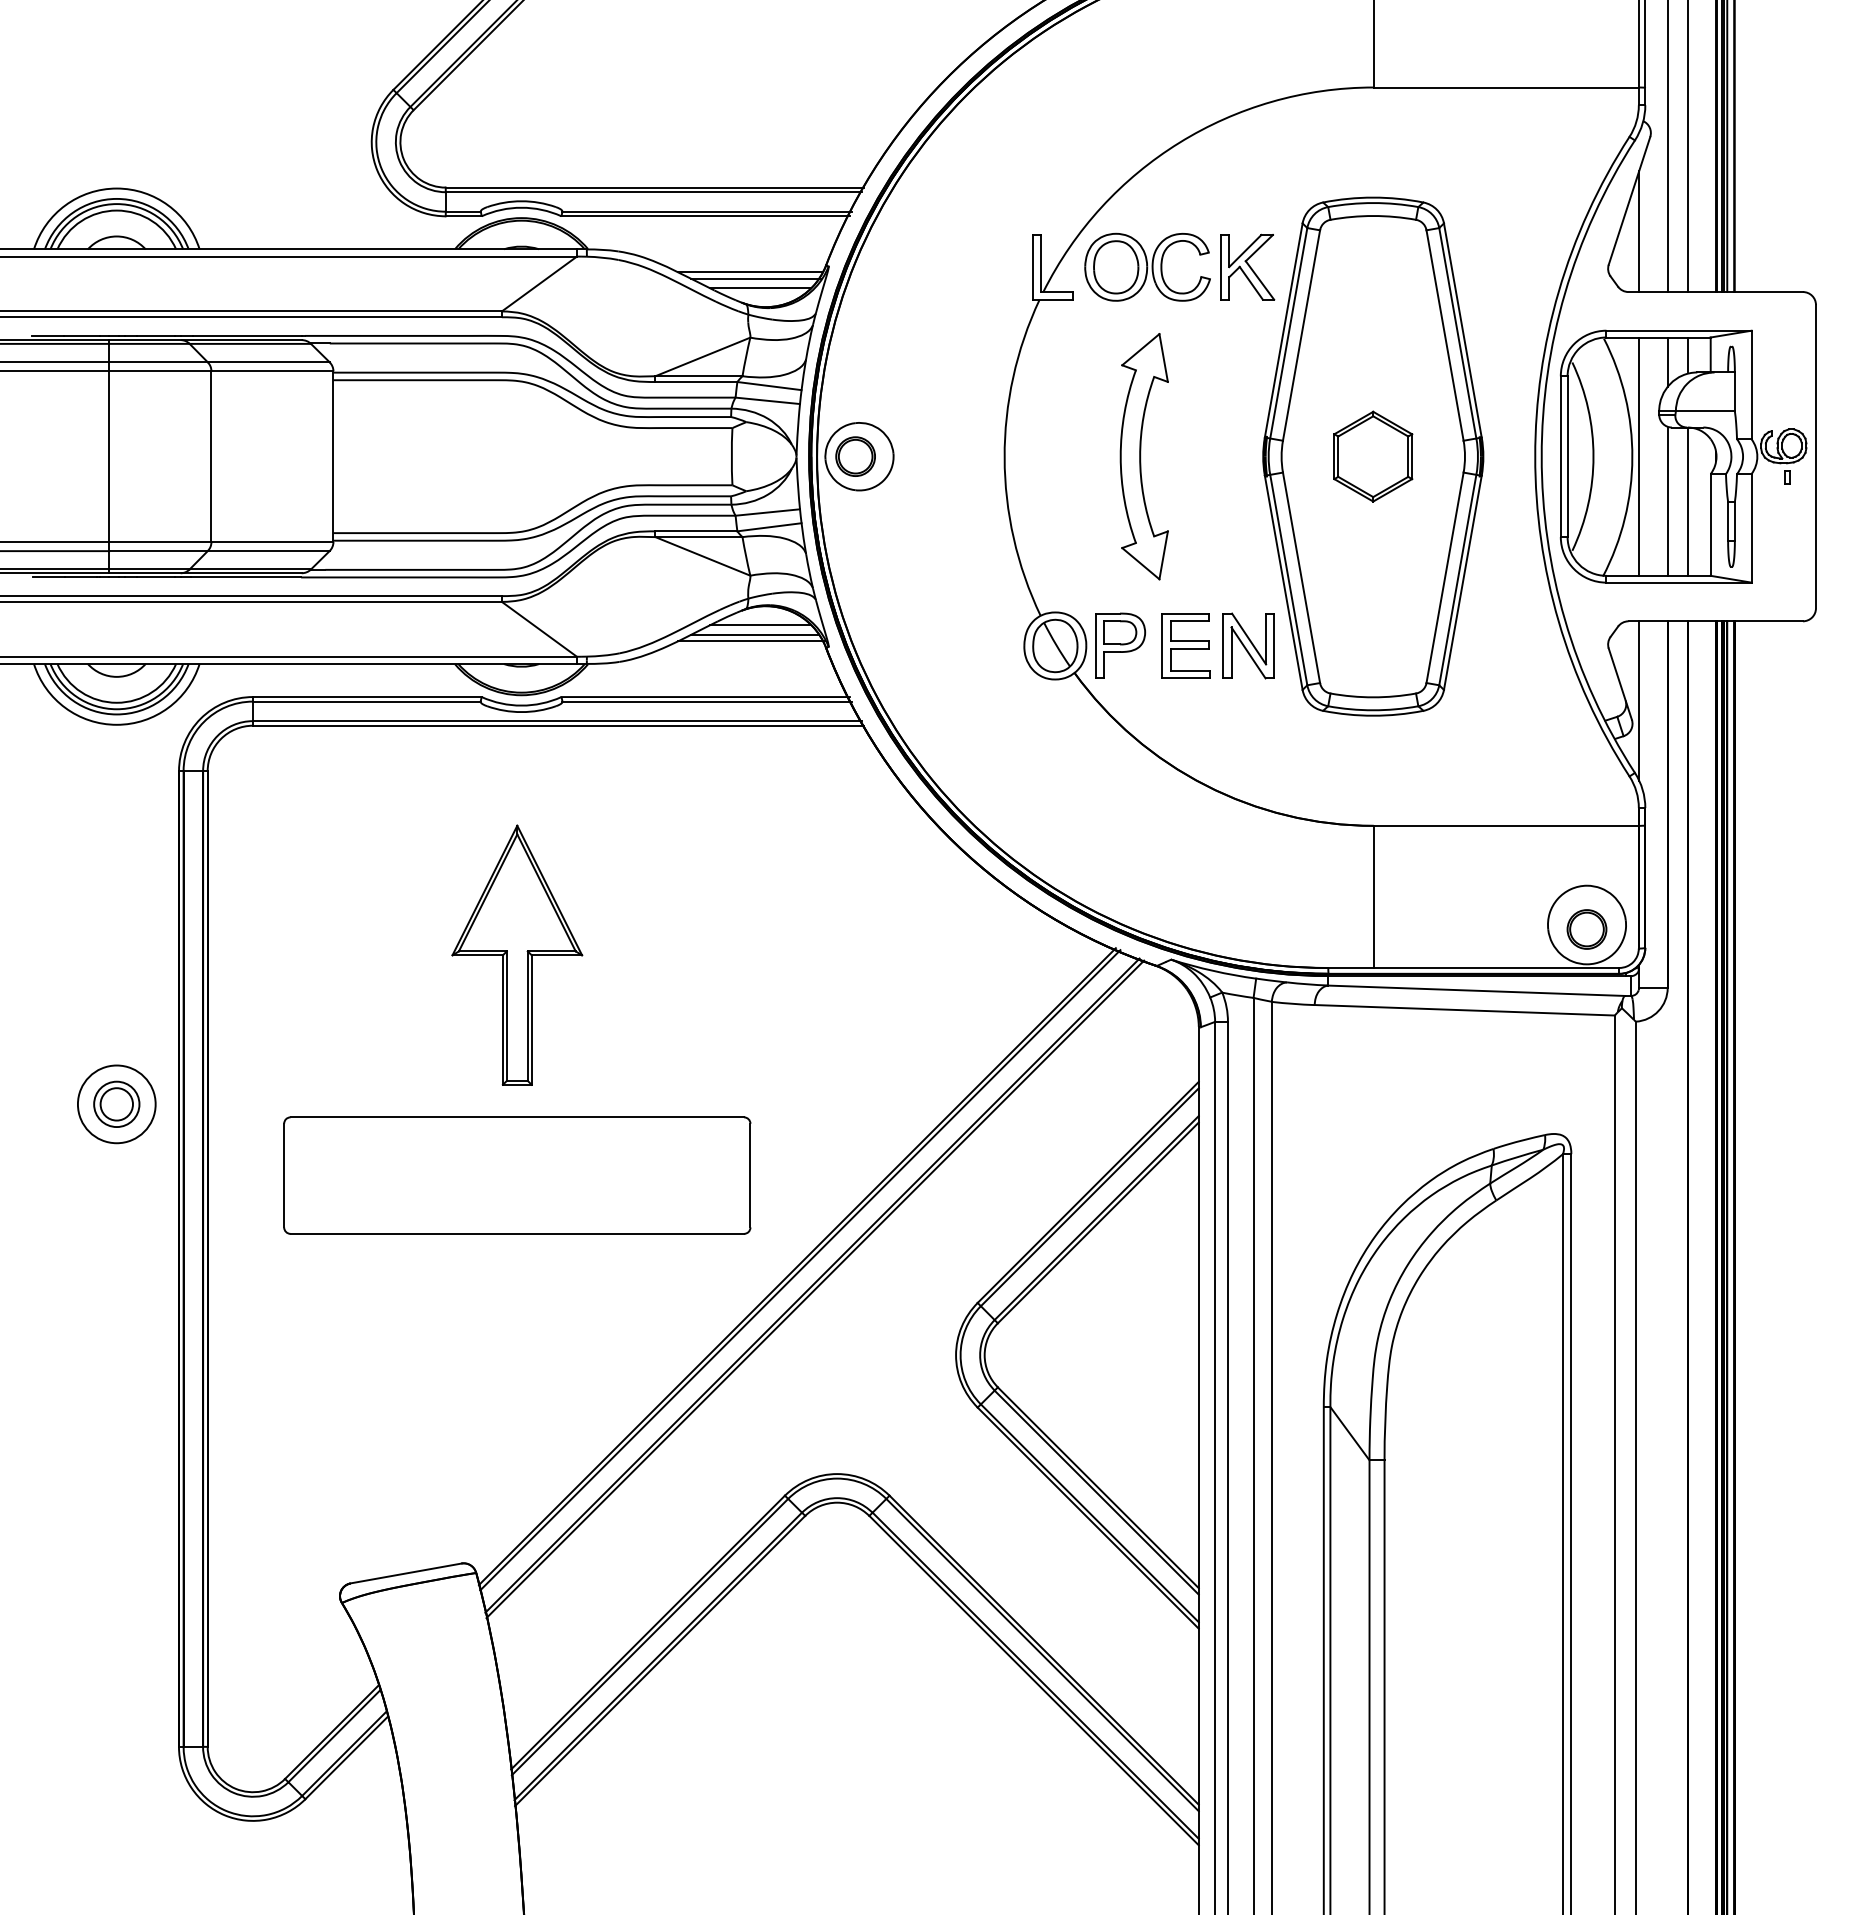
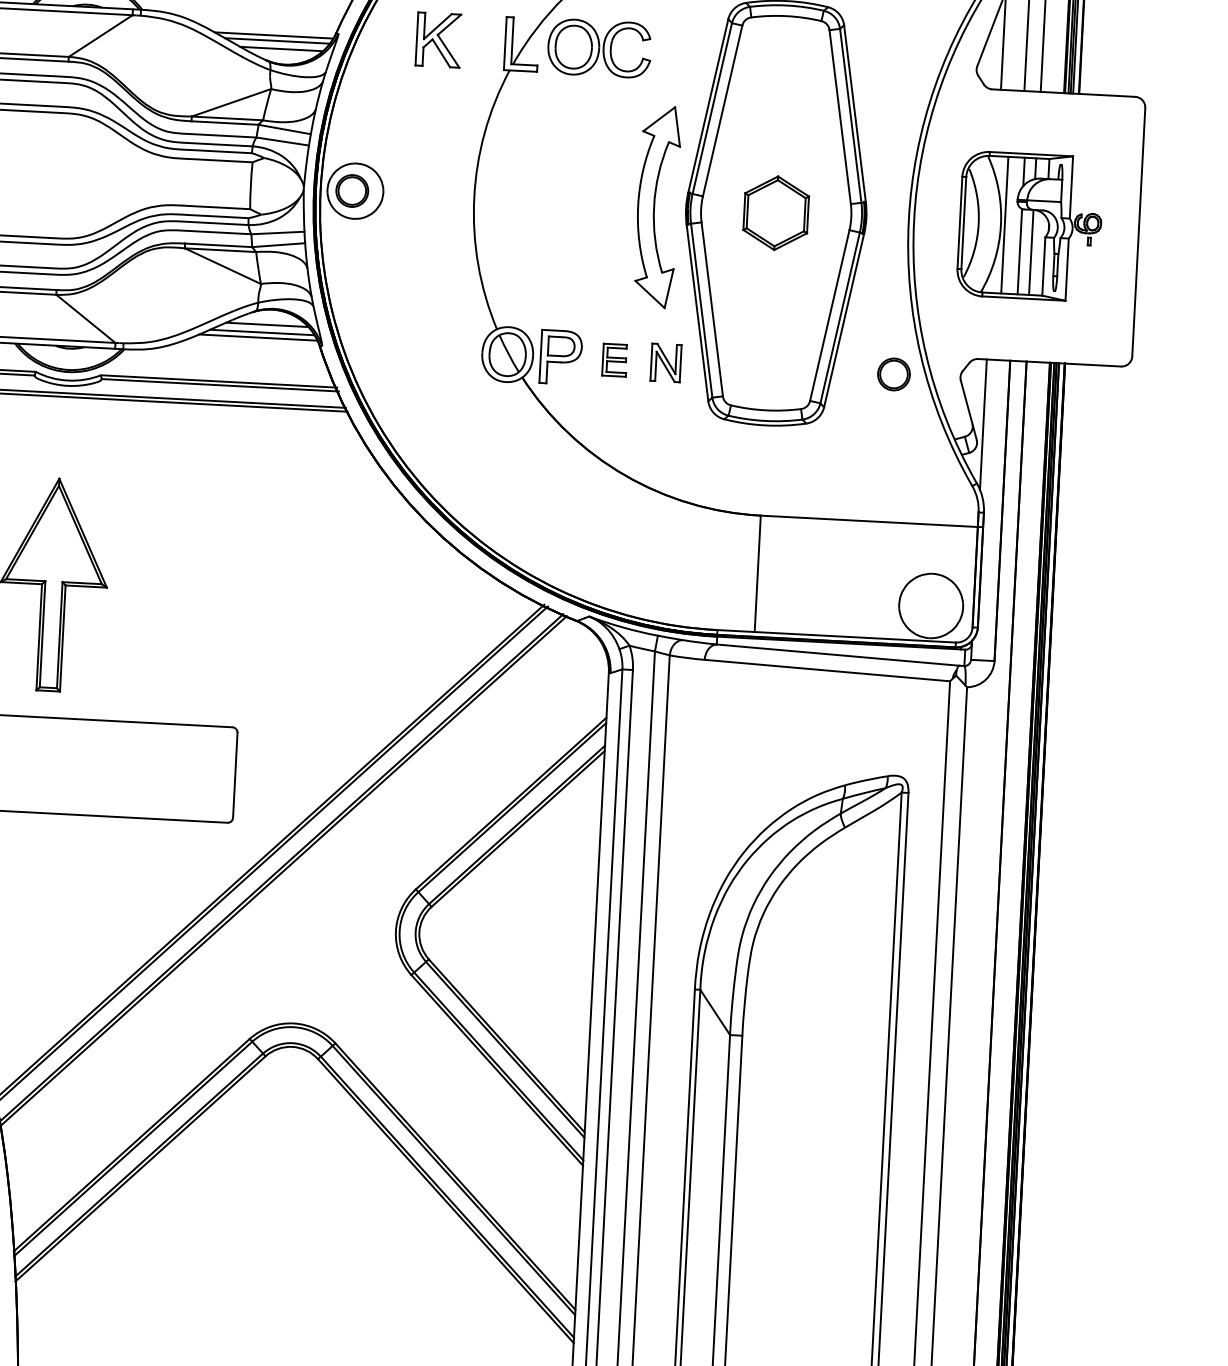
part: (1247, 266) -> (438, 39), moved
part: (1143, 456) -> (656, 206), moved
part: (1683, 456) -> (1030, 226), size x0.7
part: (1185, 645) -> (614, 359), size x0.6
part: (1248, 645) -> (665, 362), size x0.7
part: (1586, 929) -> (893, 374), moved

